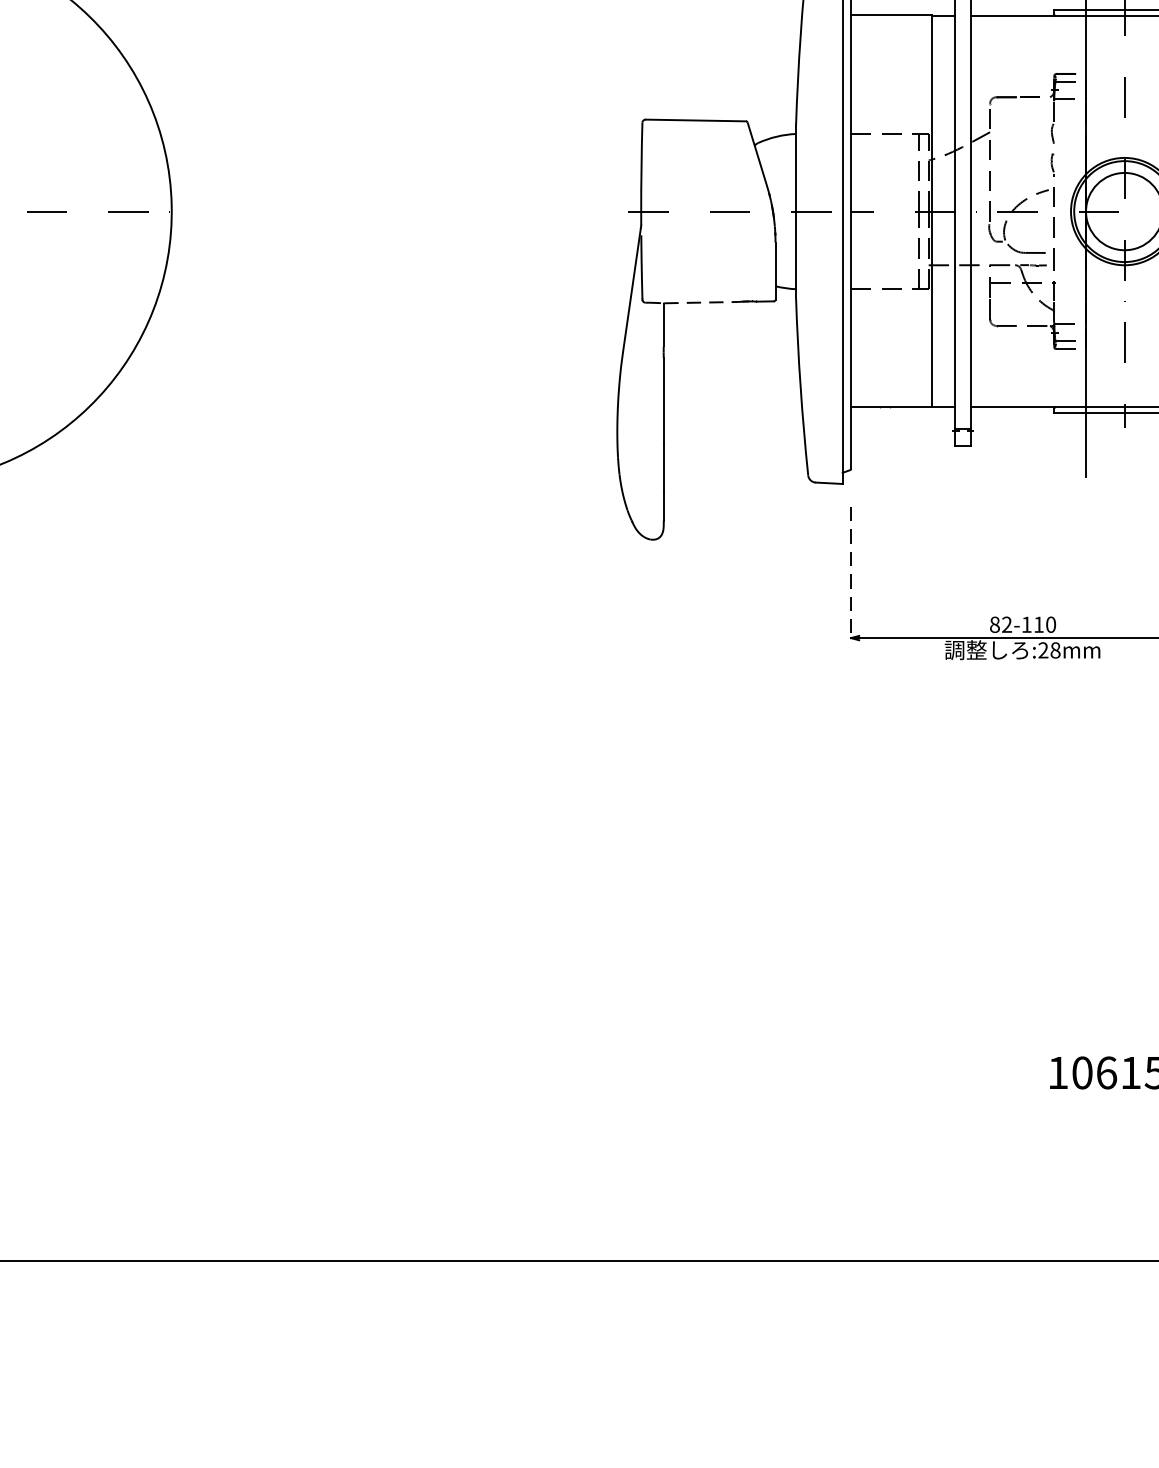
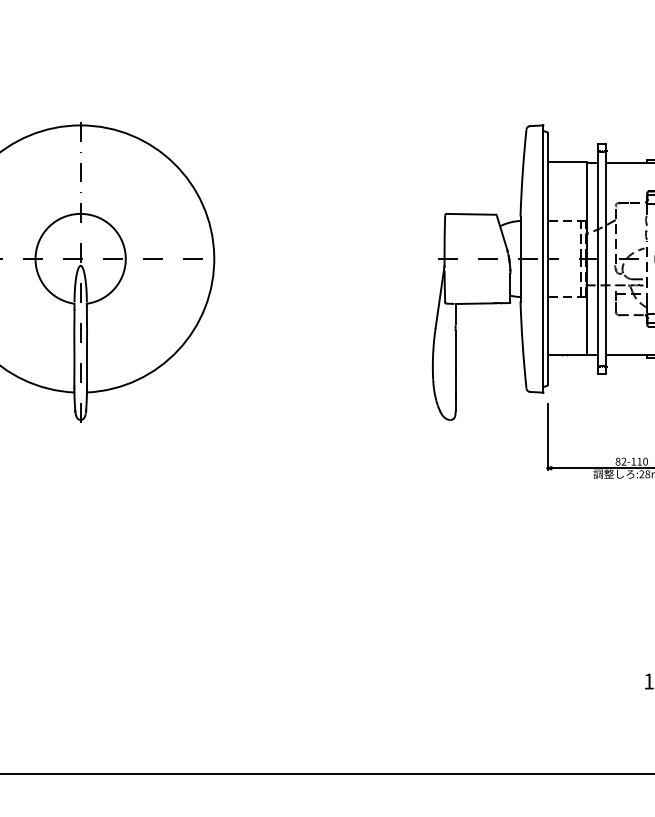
line: (702, 302) -> (474, 303), dashed -> solid
line: (851, 575) -> (547, 437), dashed -> solid

